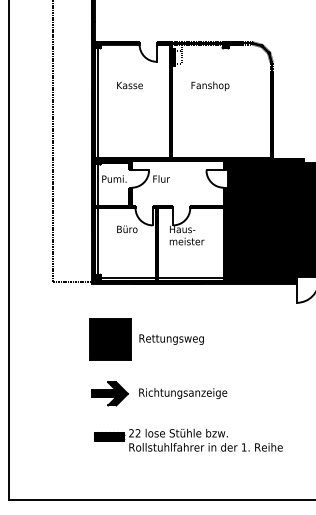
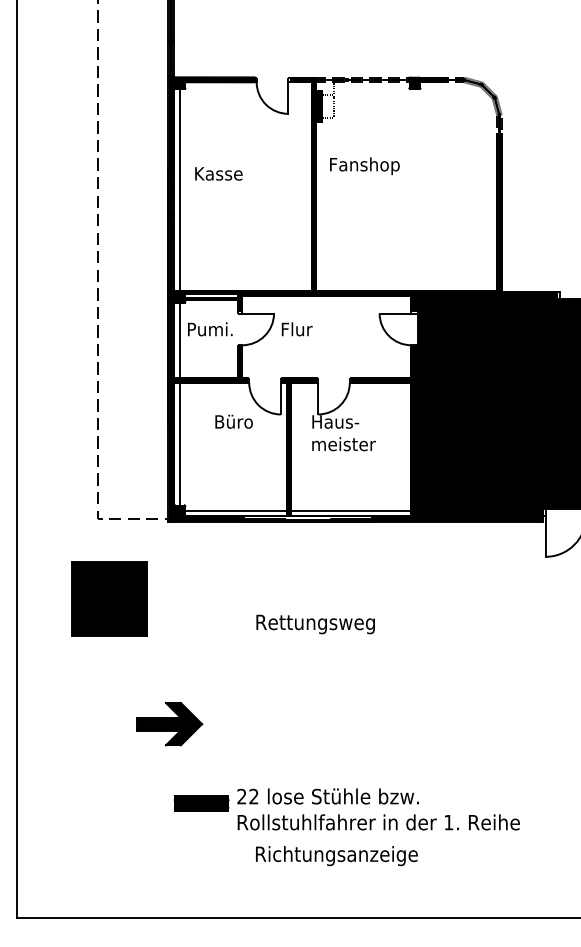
text: (129, 85) -> (217, 173), moved
text: (210, 85) -> (364, 164), moved
part: (110, 339) -> (109, 598), moved
part: (109, 393) -> (168, 723), moved
text: (183, 393) -> (337, 855), moved

